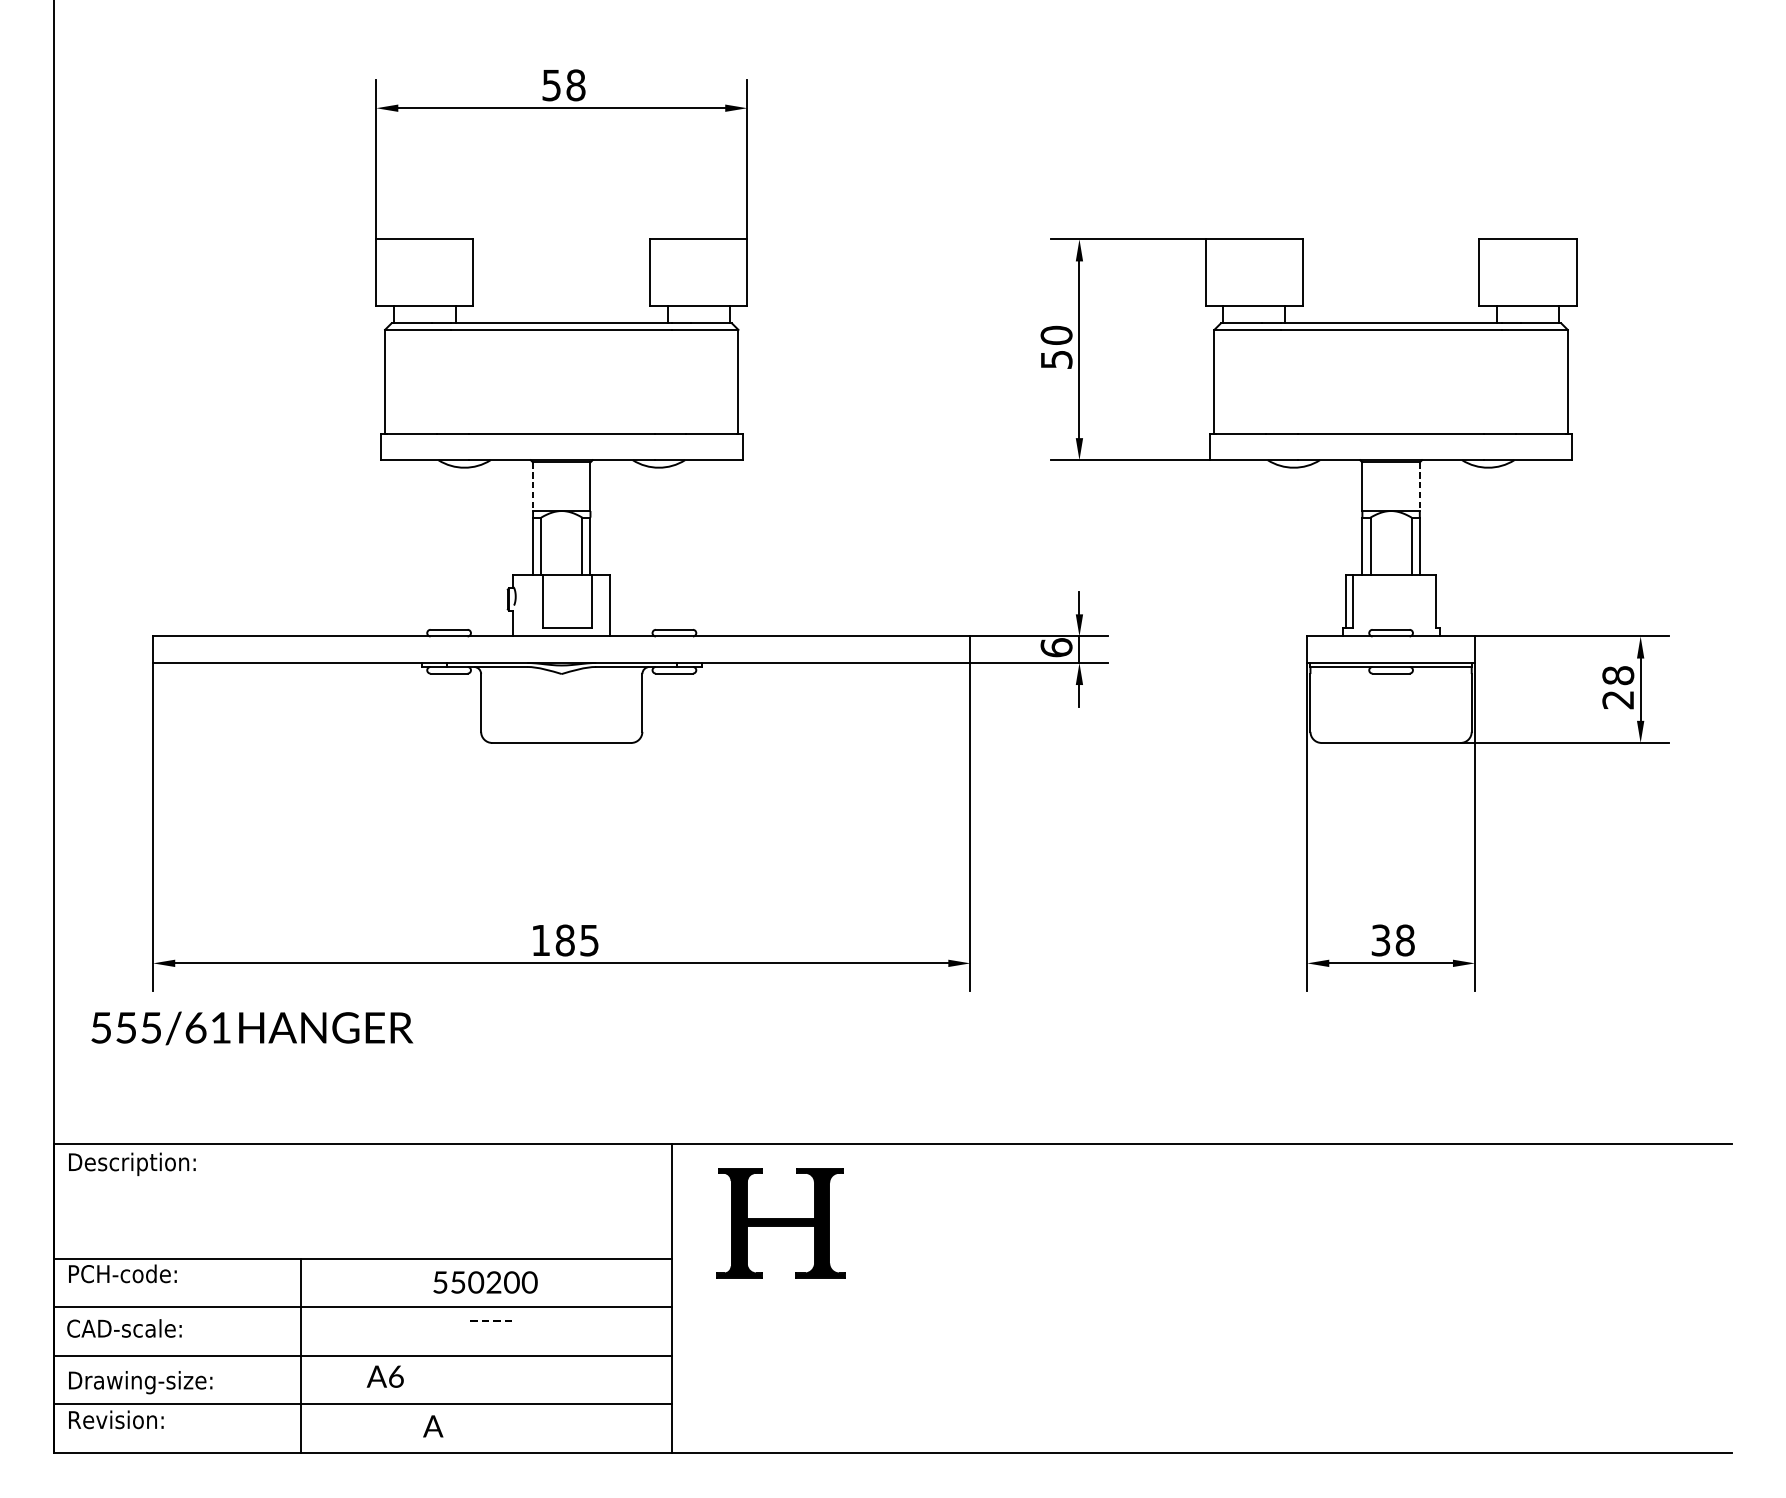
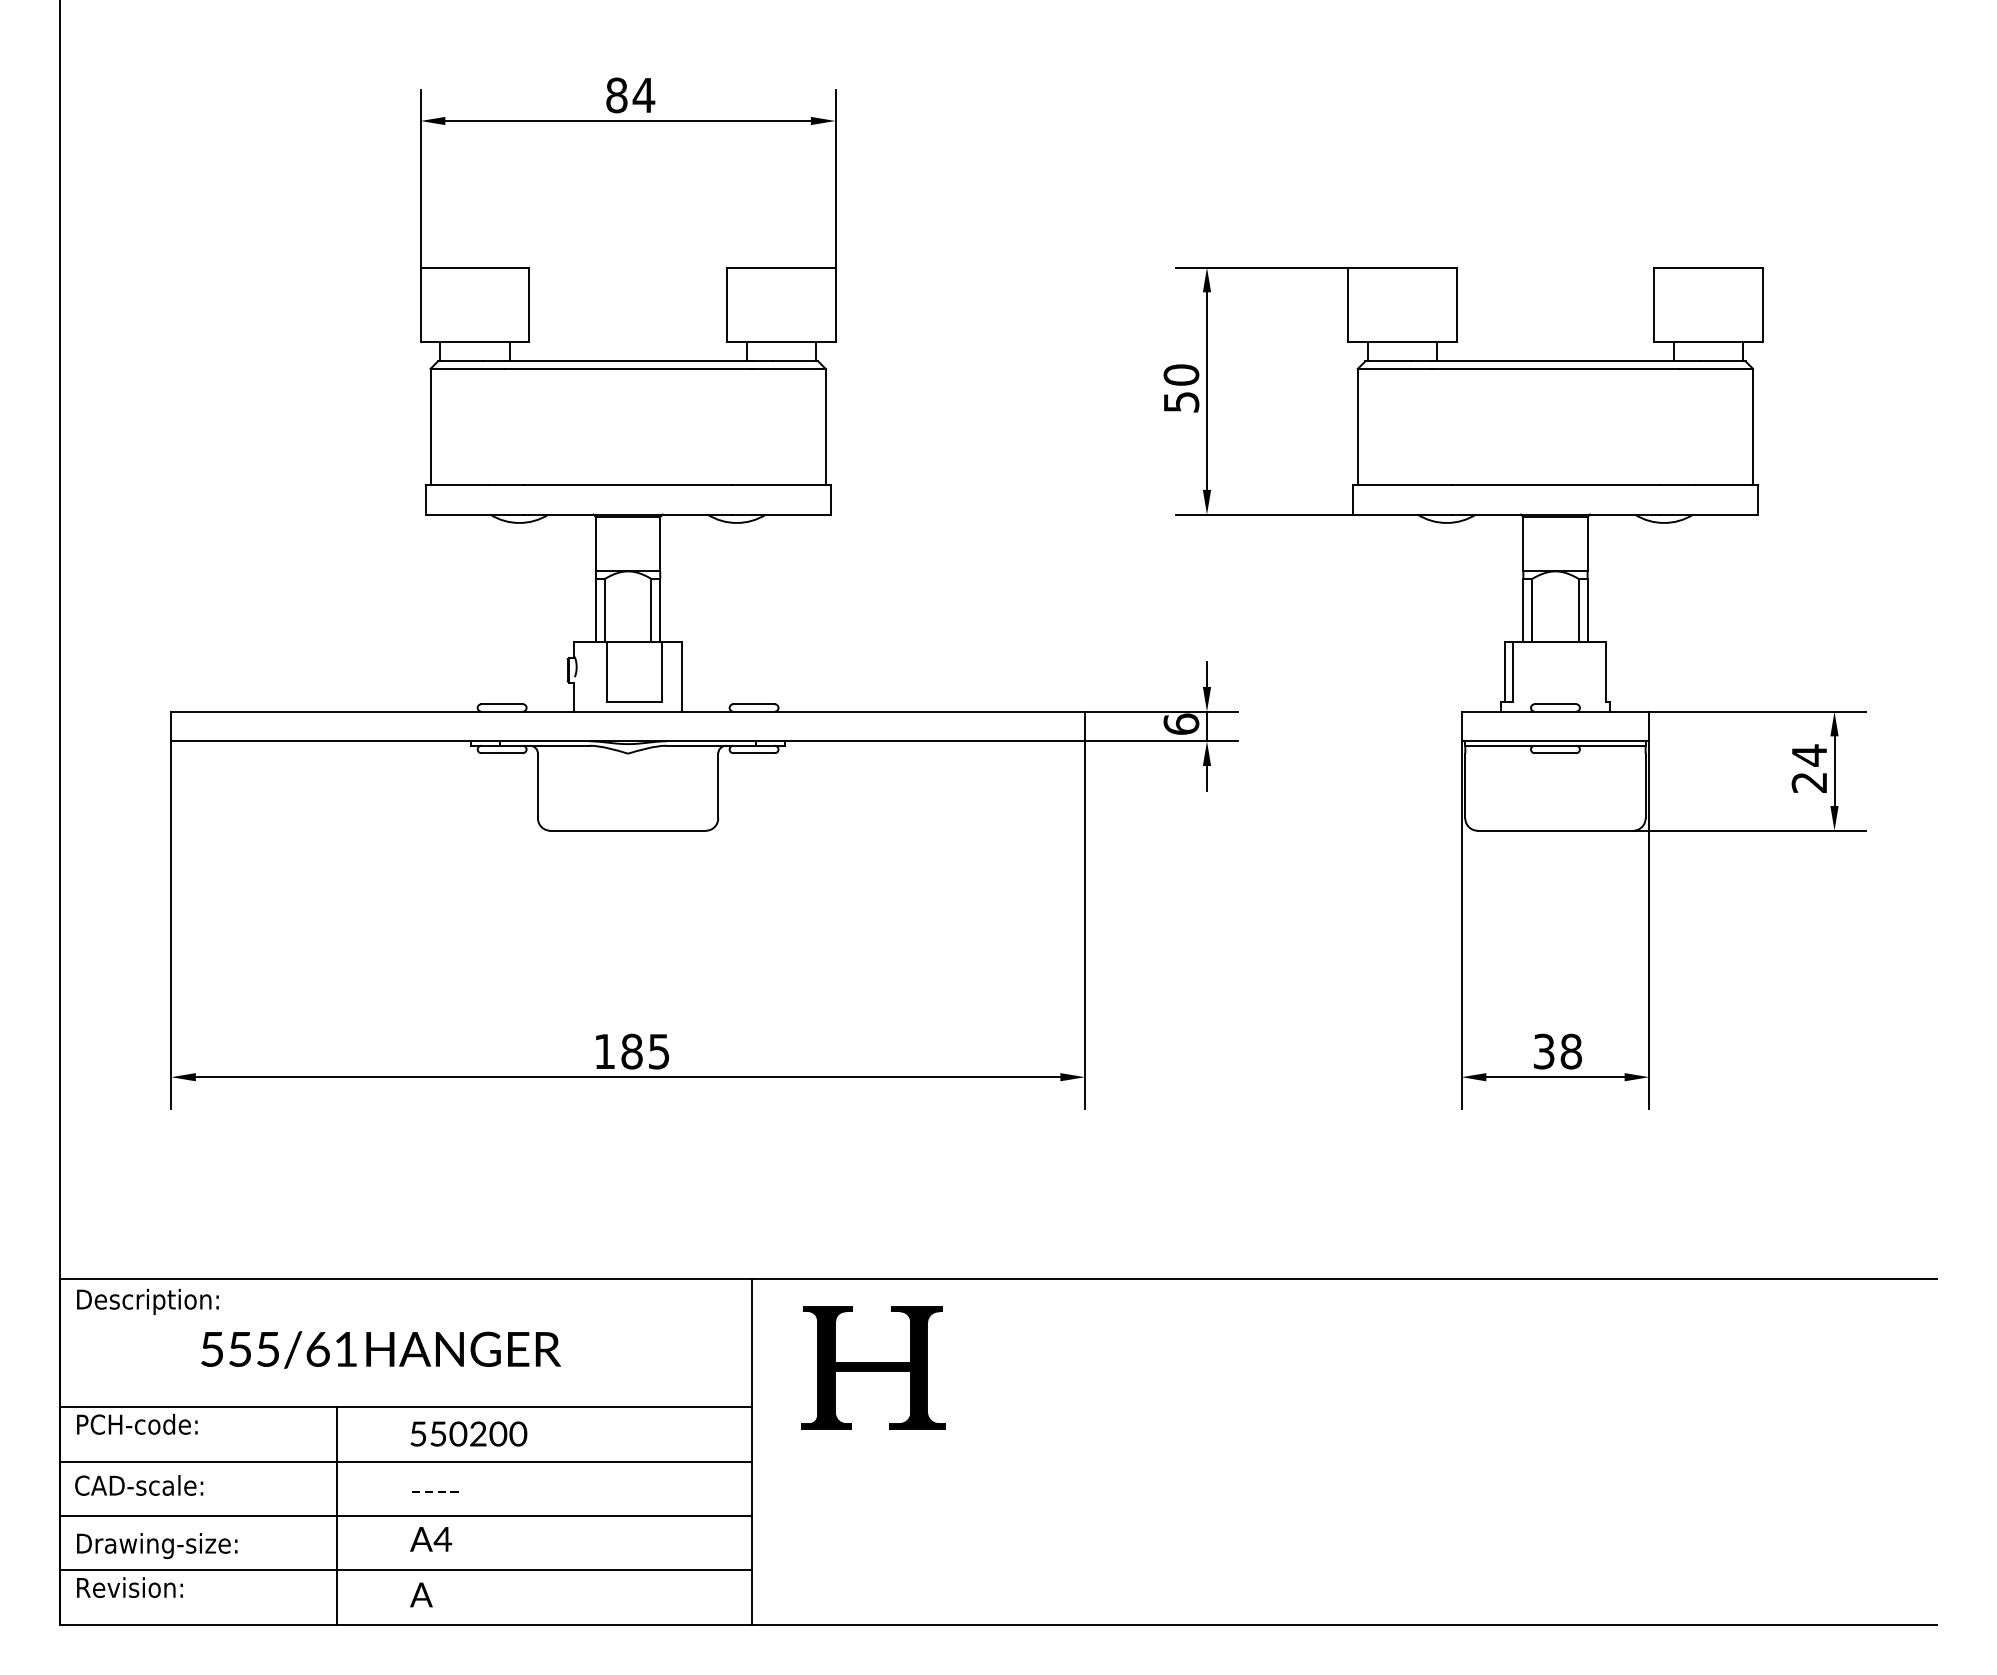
text: (563, 85) -> (630, 95), 58 -> 84
line: (533, 486) -> (596, 544), dashed -> solid
line: (1419, 486) -> (1587, 544), dashed -> solid
text: (1618, 675) -> (1809, 755), 28 -> 24
text: (252, 1028) -> (381, 1349), moved
text: (485, 1282) -> (468, 1433), moved
text: (491, 1320) -> (435, 1491), moved
text: (395, 1376) -> (442, 1539), A6 -> A4
text: (433, 1425) -> (421, 1594), moved

